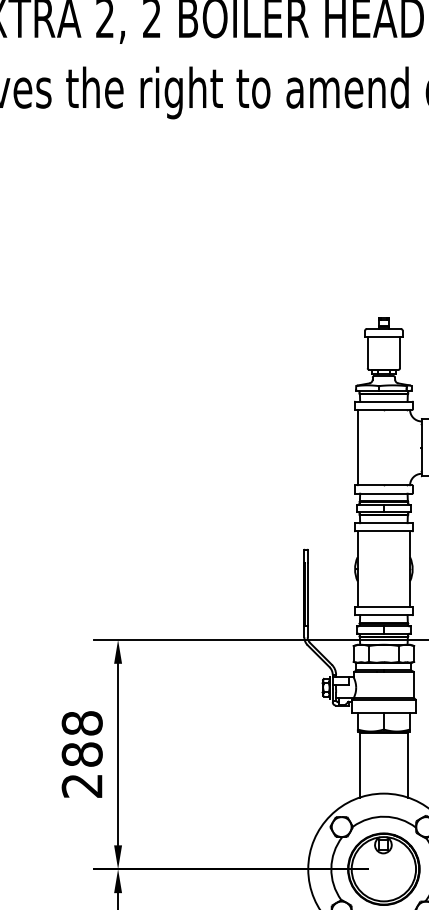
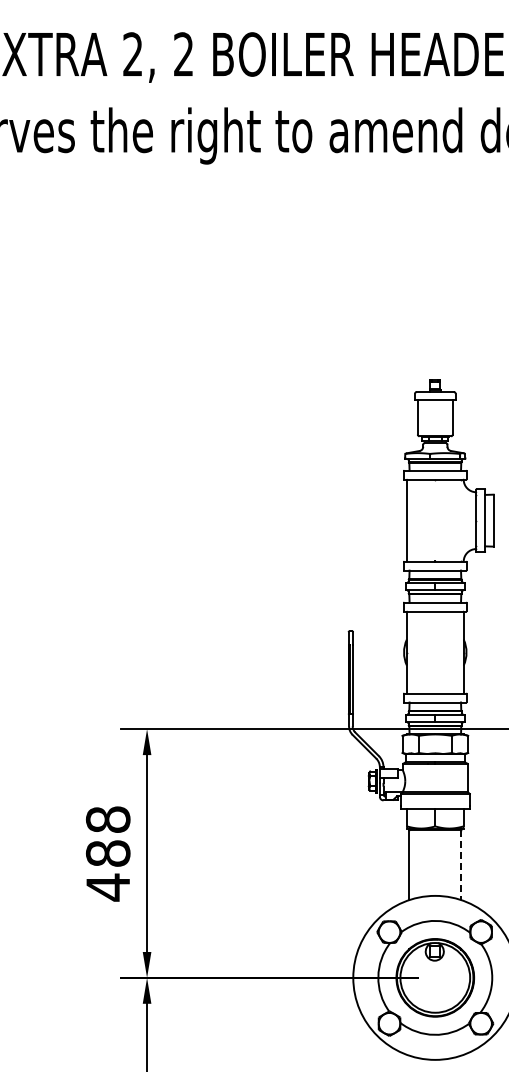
line: (408, 765) -> (461, 865), solid -> dashed
text: (81, 785) -> (107, 887), 288 -> 488

